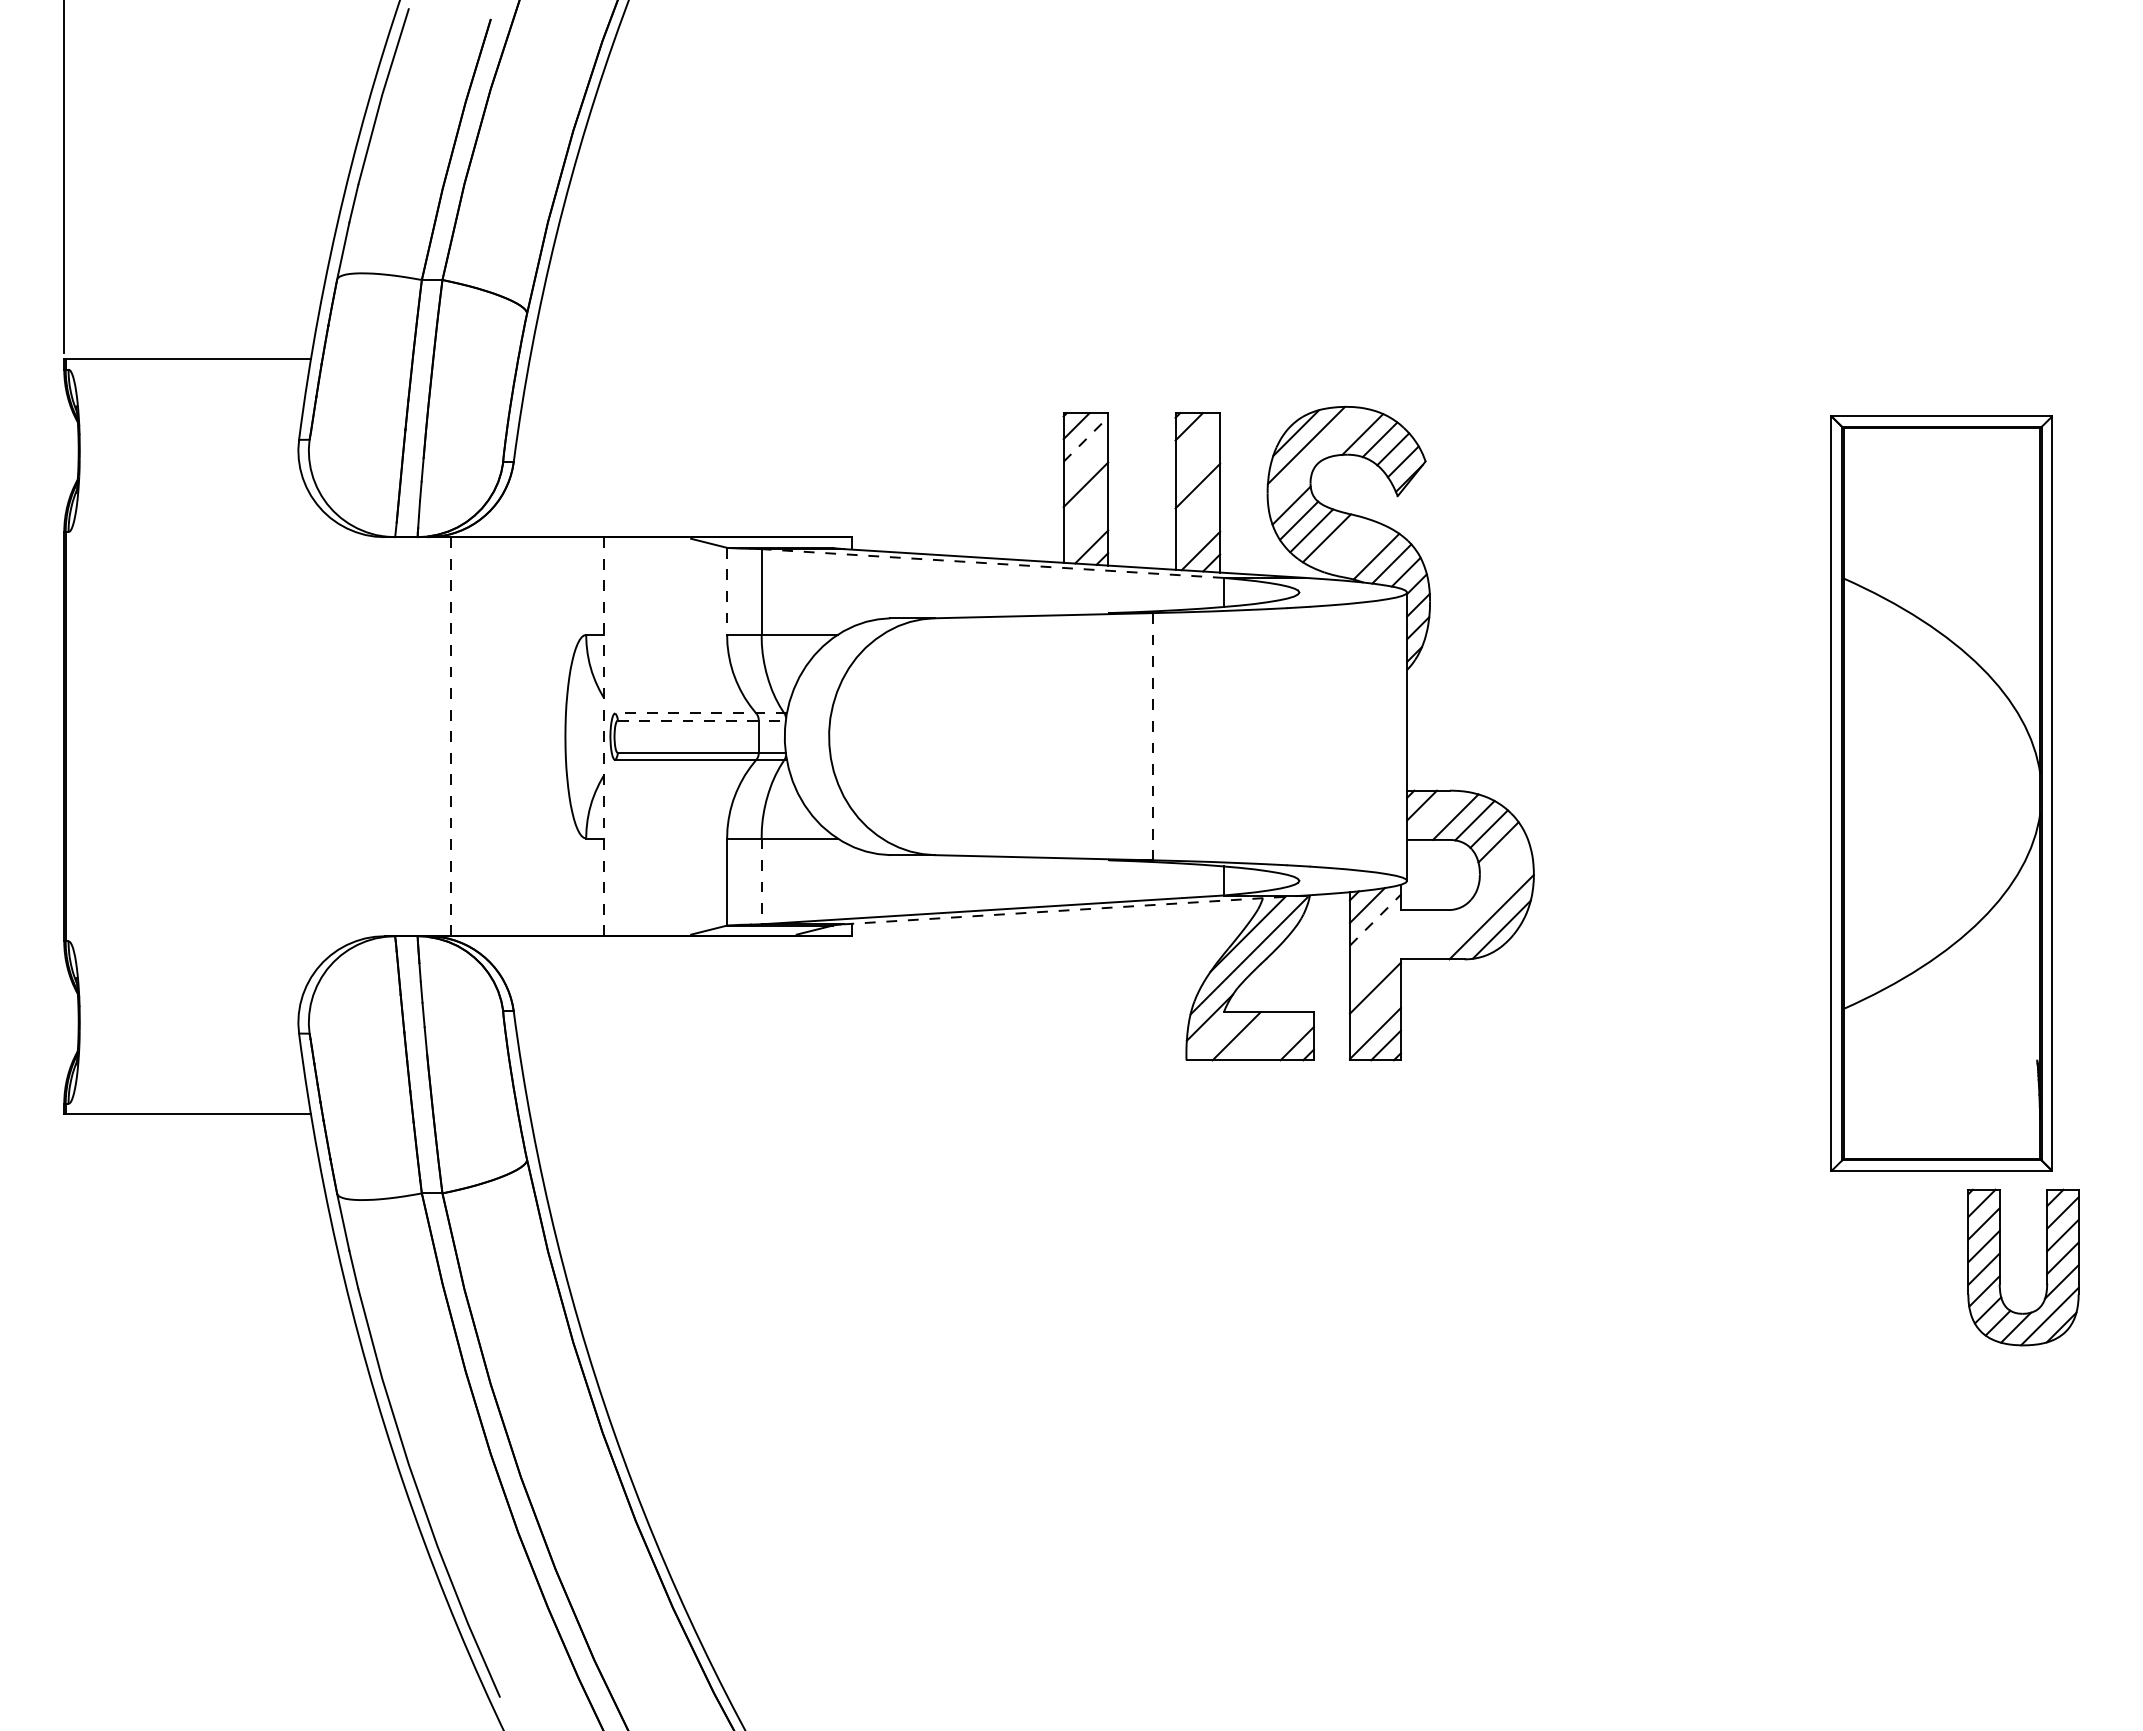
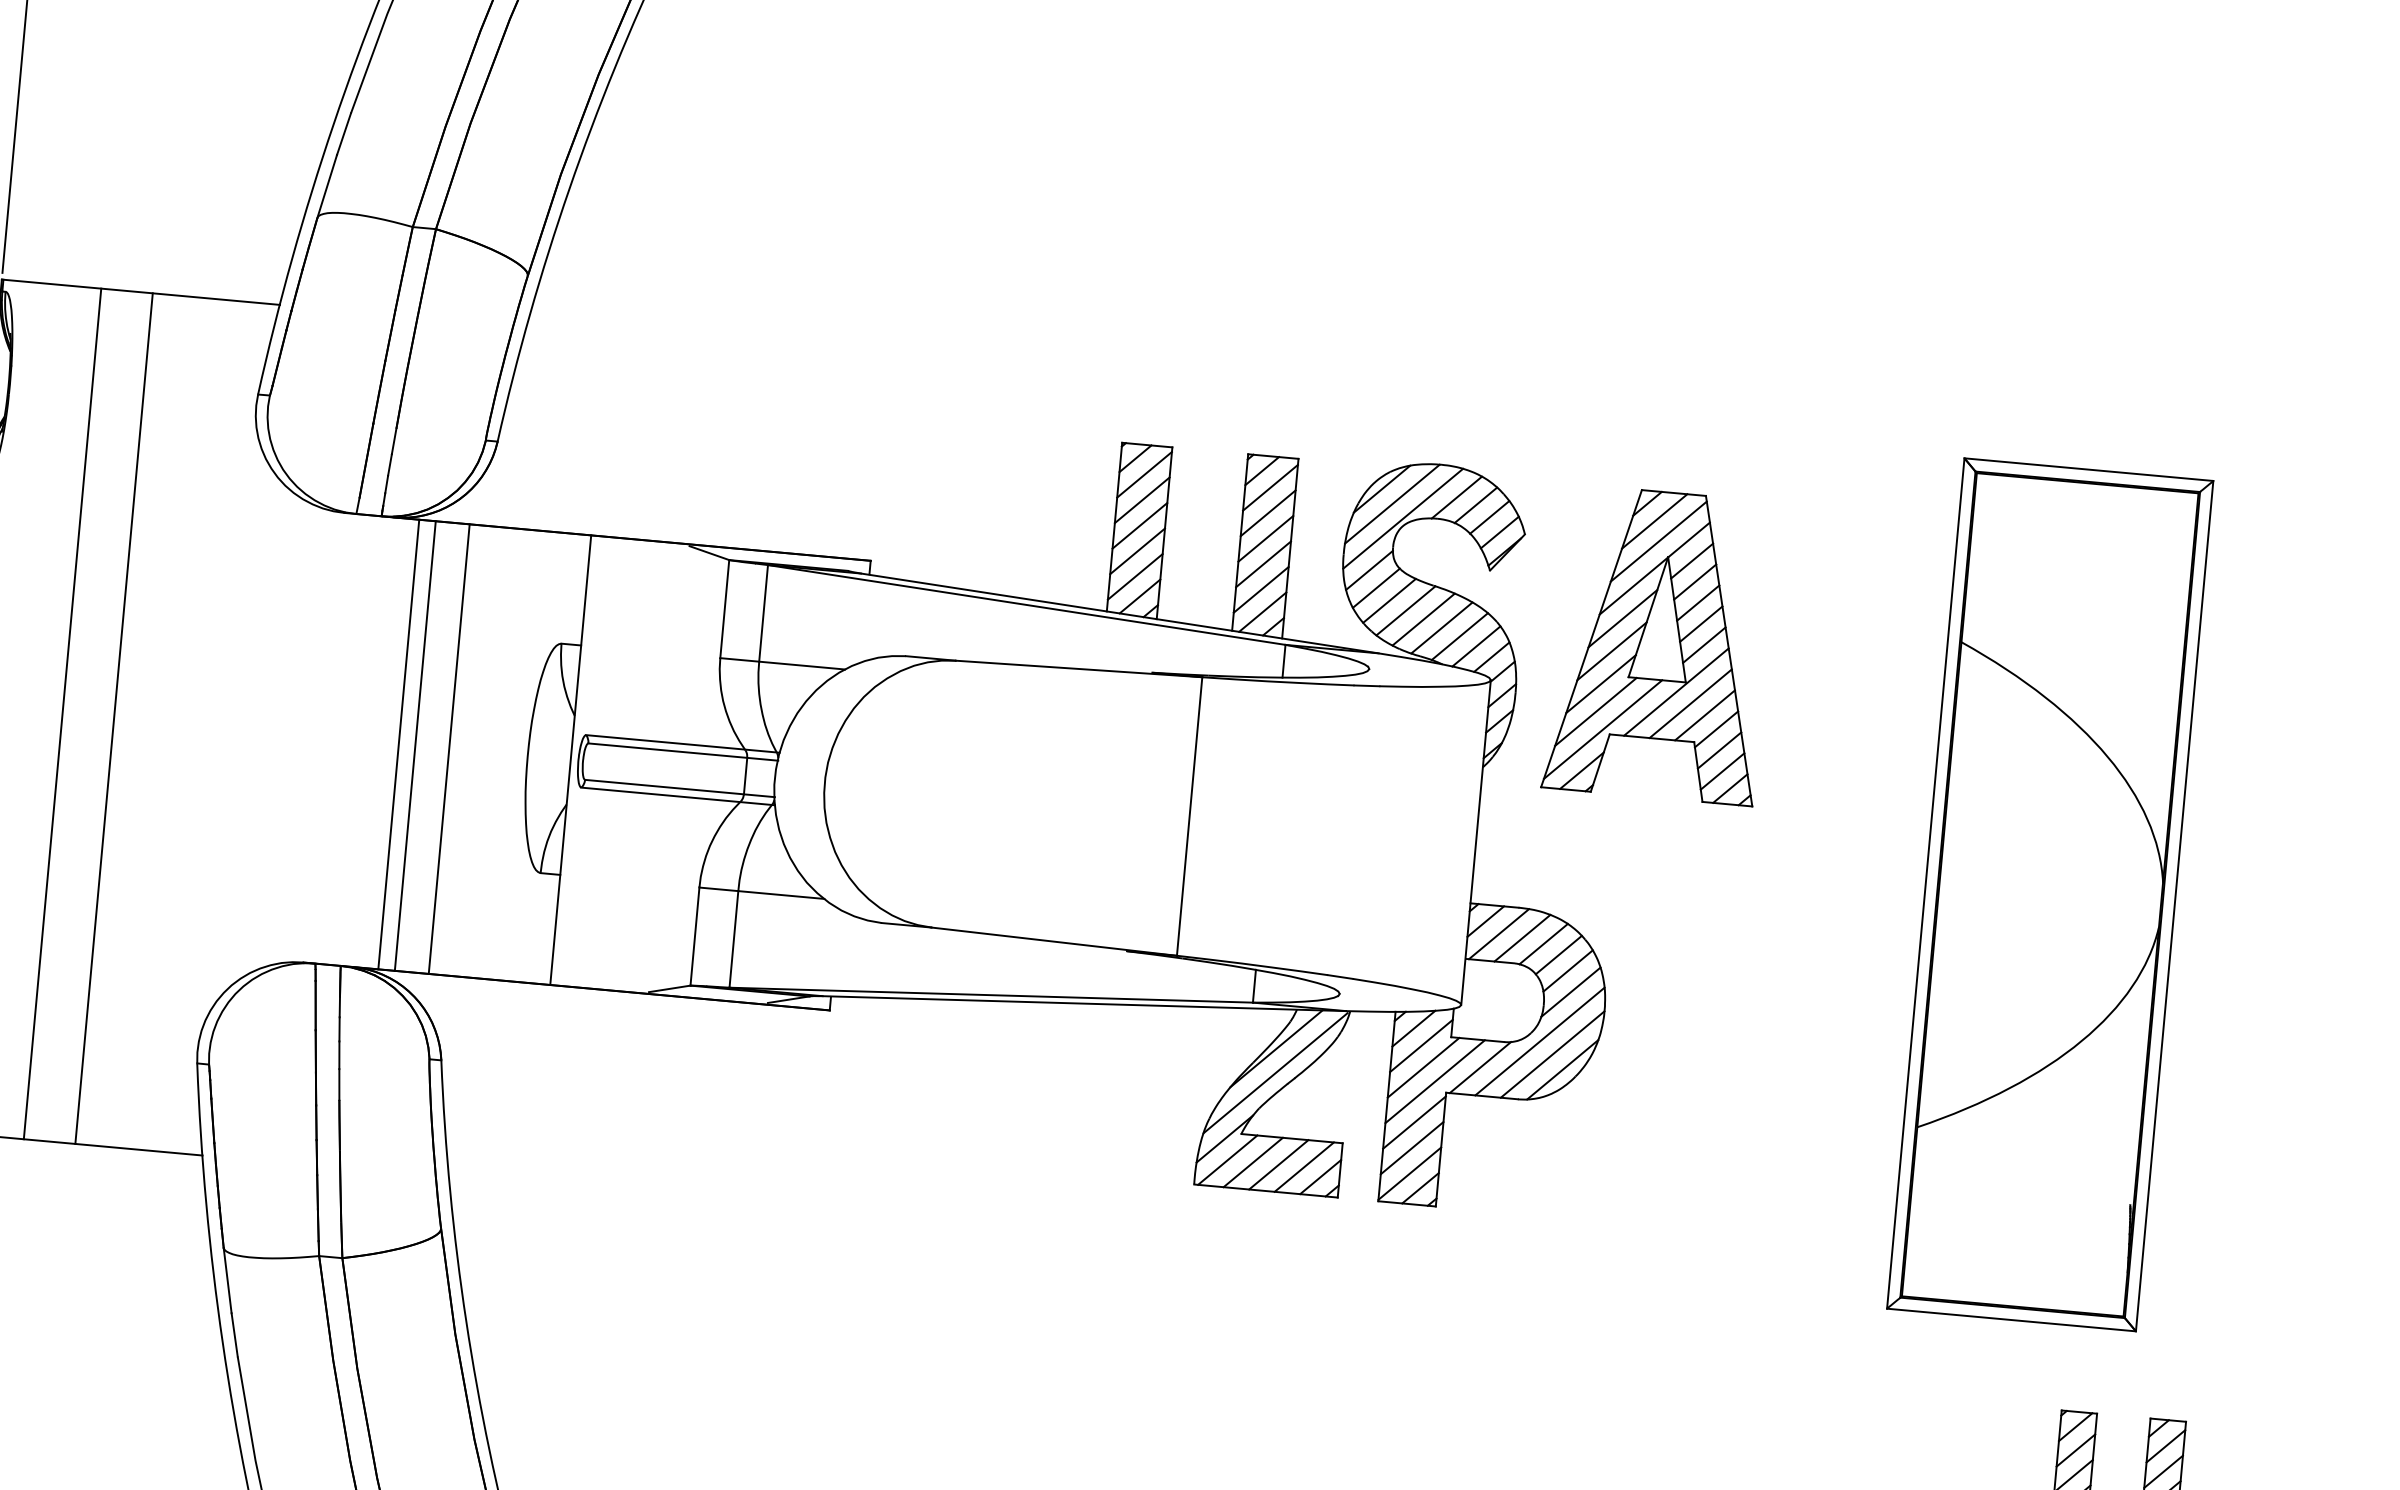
line: (1085, 439) -> (1144, 474), dashed -> solid
line: (1197, 440) -> (1270, 487), added
line: (1316, 457) -> (1402, 518), added
line: (1085, 461) -> (1141, 499), added
line: (1197, 463) -> (1267, 513), added
line: (1085, 507) -> (1137, 551), added
line: (1197, 508) -> (1263, 563), added
line: (1085, 529) -> (1134, 576), added
line: (1197, 531) -> (1260, 589), added
line: (1342, 544) -> (1422, 619), added
part: (1553, 547) -> (1660, 644), added
line: (1359, 550) -> (1441, 627), added
line: (992, 563) -> (1026, 604), dashed -> solid
line: (727, 591) -> (725, 609), dashed -> solid
line: (701, 713) -> (683, 744), dashed -> solid
line: (702, 720) -> (683, 752), dashed -> solid
line: (152, 736) -> (62, 713), added
line: (198, 736) -> (114, 718), added
line: (450, 736) -> (398, 744), dashed -> solid
line: (465, 736) -> (415, 745), added
line: (495, 736) -> (448, 748), added
line: (603, 736) -> (570, 759), dashed -> solid
line: (1152, 736) -> (1189, 816), dashed -> solid
part: (1941, 793) -> (2049, 894), moved
line: (1434, 815) -> (1498, 934), added
line: (1502, 860) -> (1570, 991), added
line: (761, 881) -> (733, 939), dashed -> solid
line: (1479, 906) -> (1540, 1041), added
line: (1073, 909) -> (1082, 1003), dashed -> solid
line: (1375, 919) -> (1421, 1045), dashed -> solid
line: (1429, 934) -> (1480, 1067), added
line: (1378, 939) -> (1422, 1068), added
line: (1389, 950) -> (1434, 1081), added
line: (1374, 1010) -> (1411, 1147), added
line: (1213, 1036) -> (1227, 1160), added
line: (1259, 1036) -> (1278, 1165), added
line: (1281, 1036) -> (1303, 1167), added

